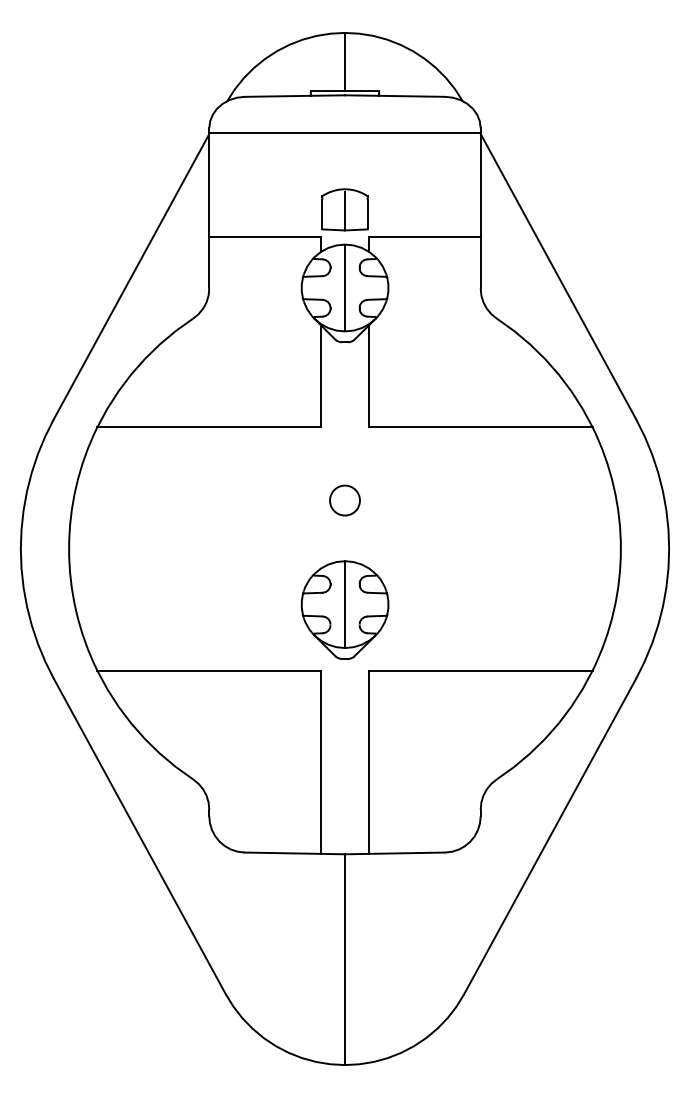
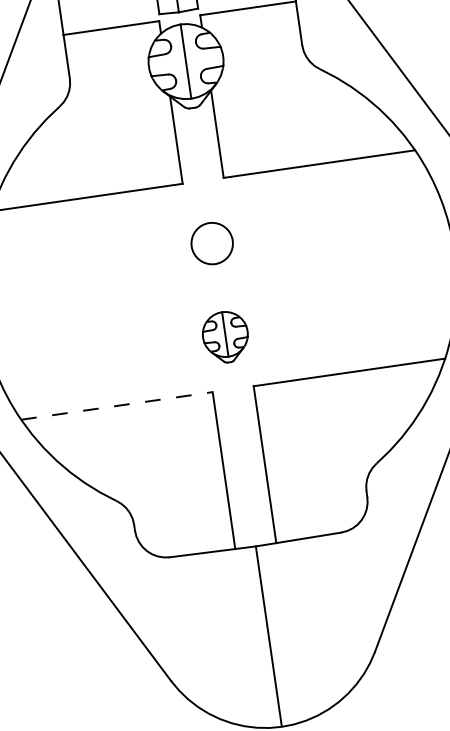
circle: (344, 500) -> (211, 243), size x1.6
part: (344, 609) -> (225, 336), size x0.6
line: (209, 670) -> (117, 405), solid -> dashed

